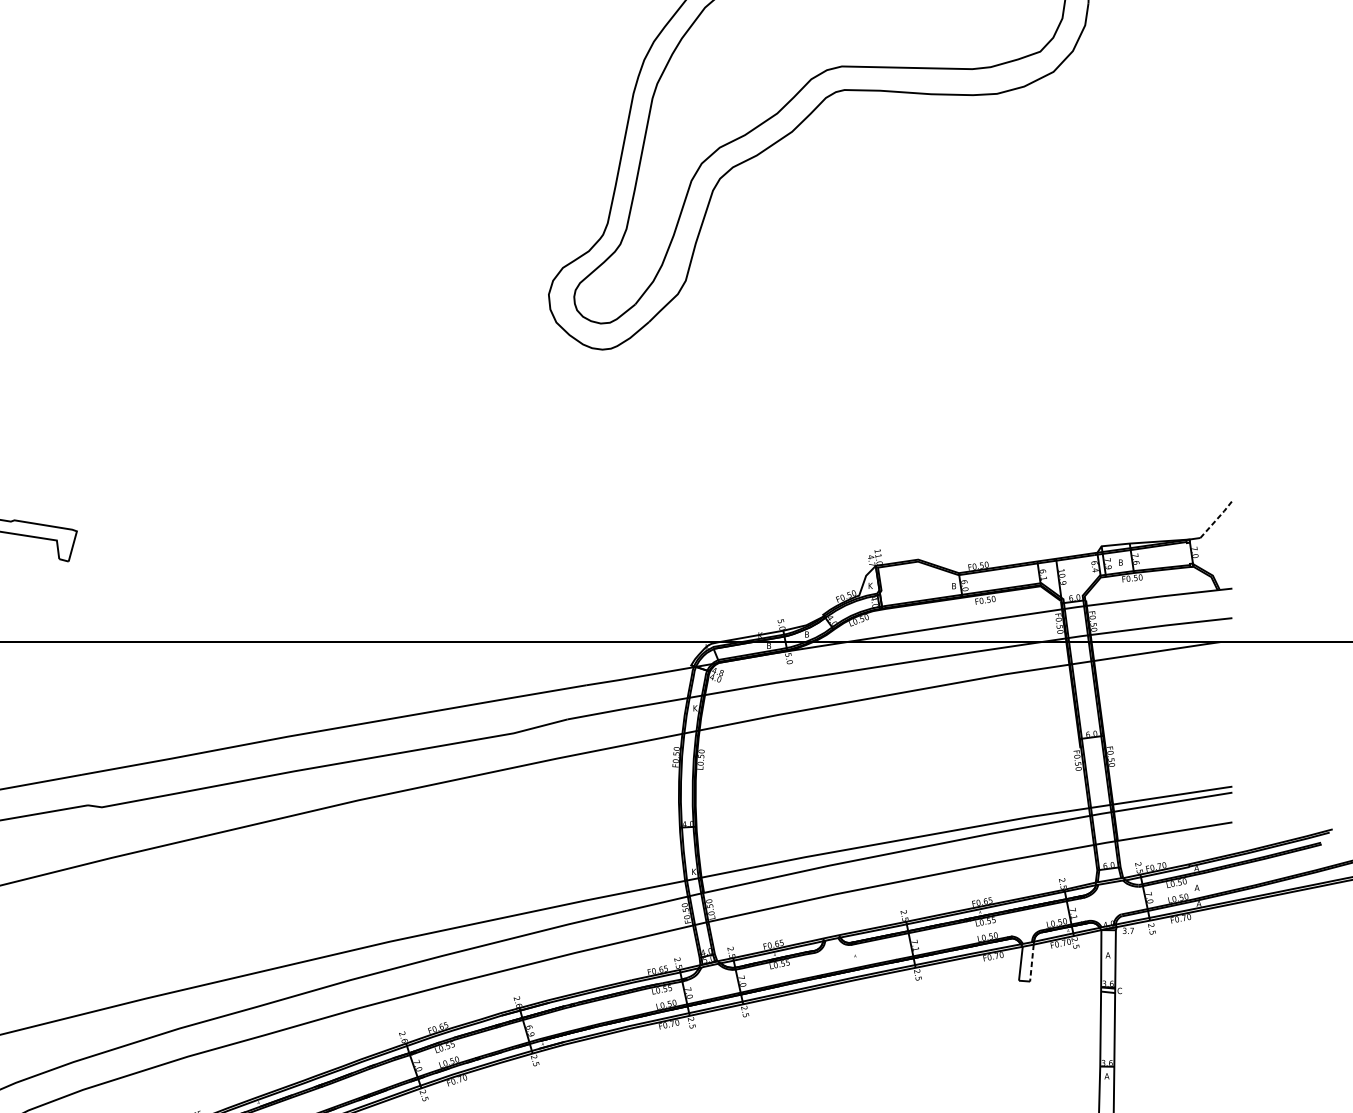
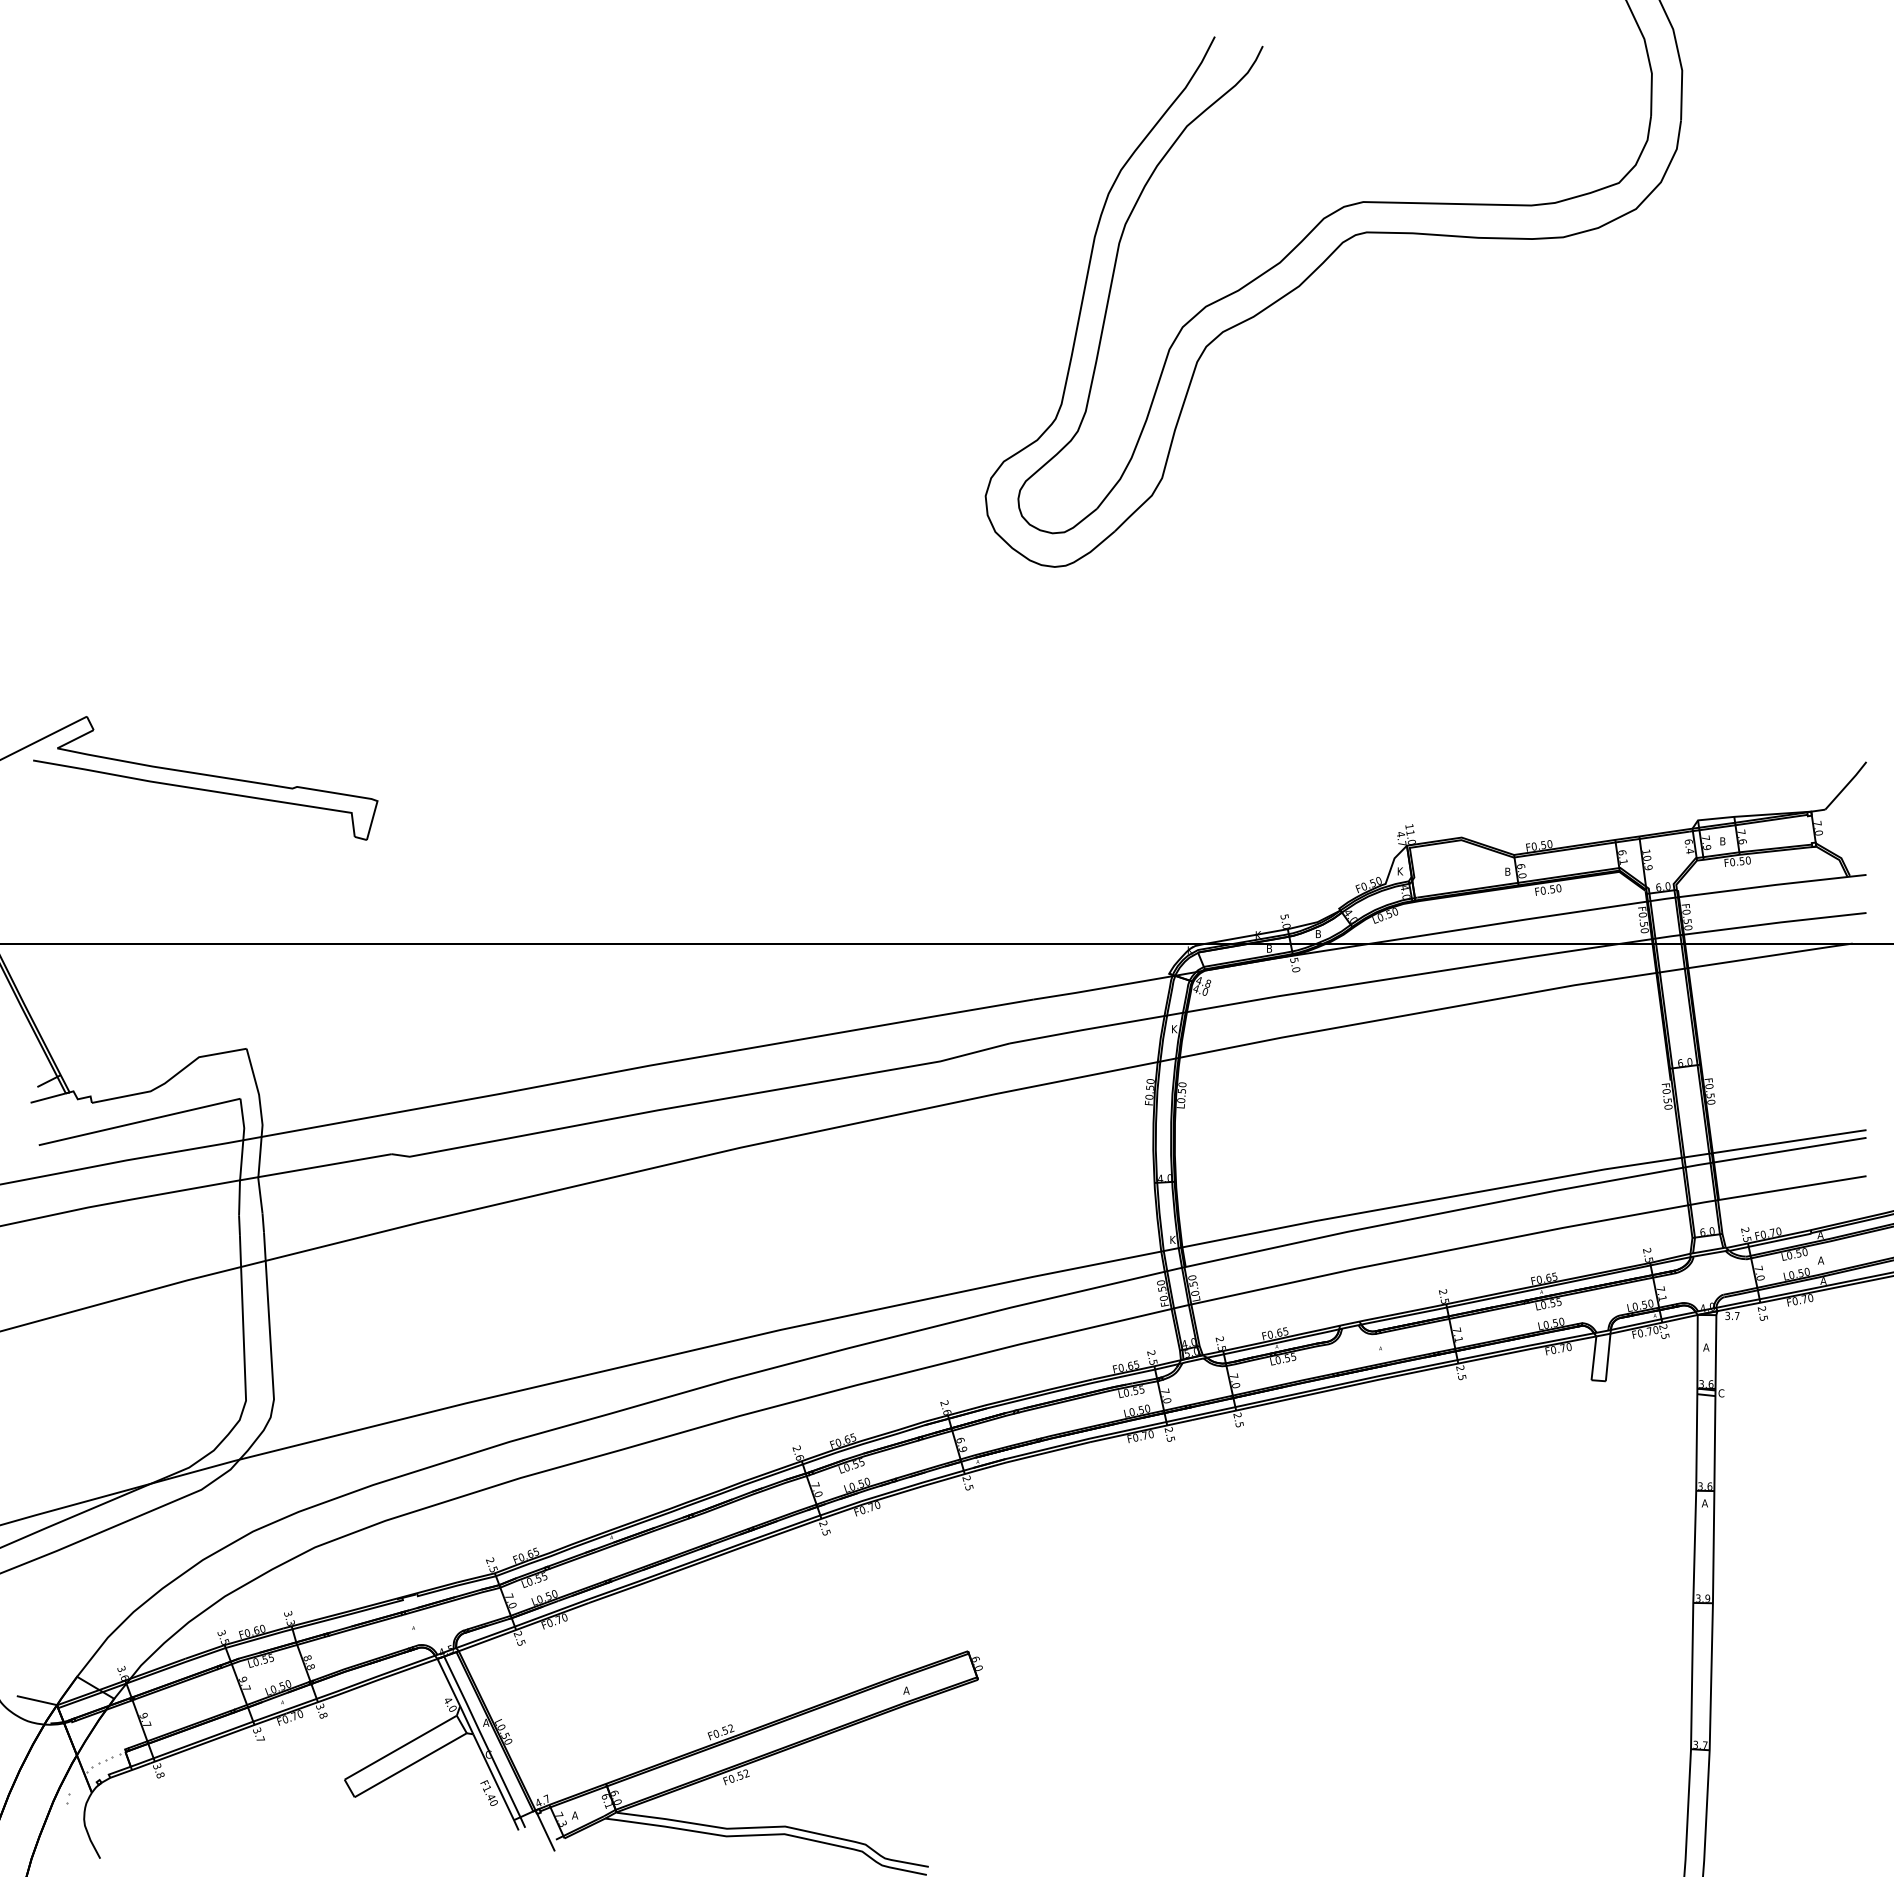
line: (1216, 519) -> (1846, 785), dashed -> solid
line: (1032, 963) -> (1608, 1357), dashed -> solid

